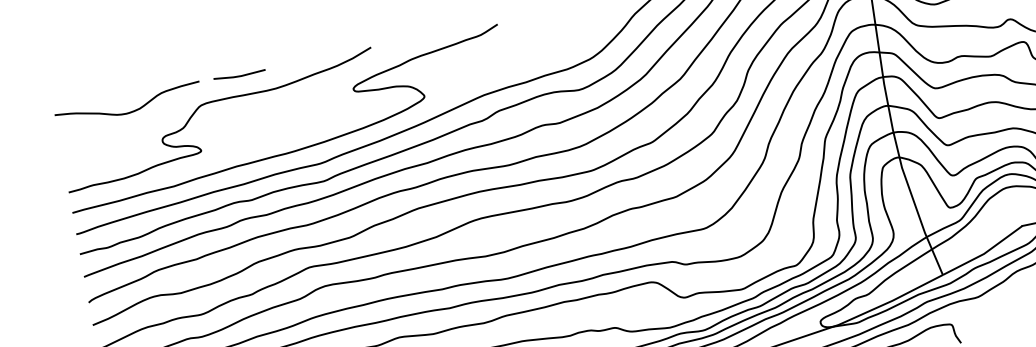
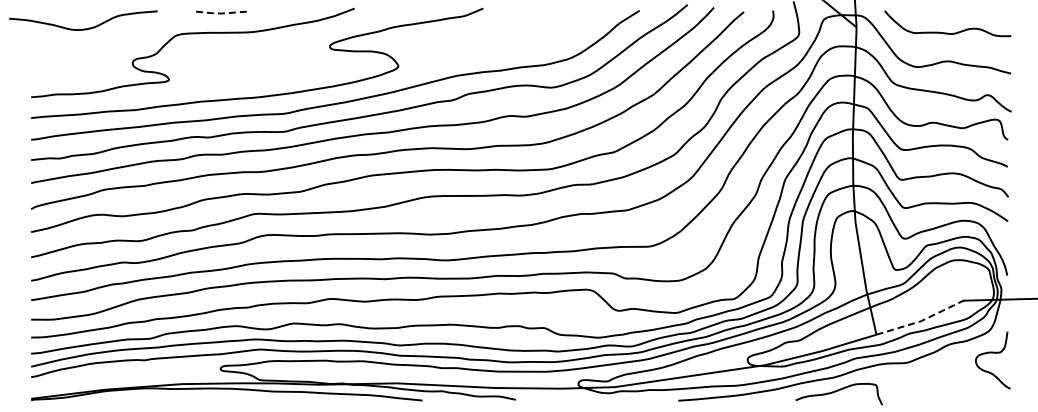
line: (240, 76) -> (220, 13), solid -> dashed
curve: (129, 111) -> (83, 28), moved
line: (983, 254) -> (920, 321), solid -> dashed

